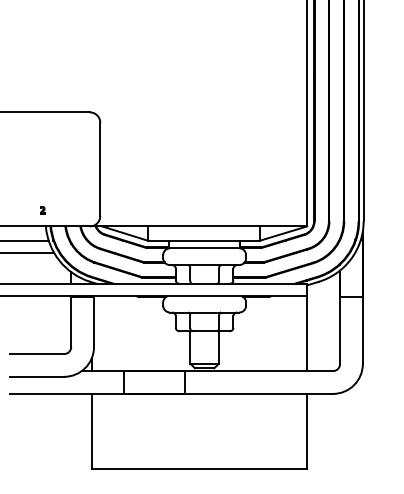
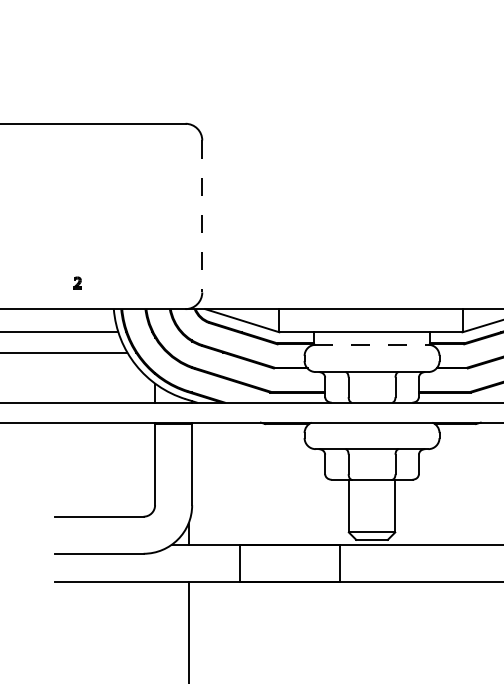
line: (100, 169) -> (202, 216), solid -> dashed
part: (42, 210) -> (77, 283), moved
line: (204, 248) -> (371, 345), solid -> dashed

